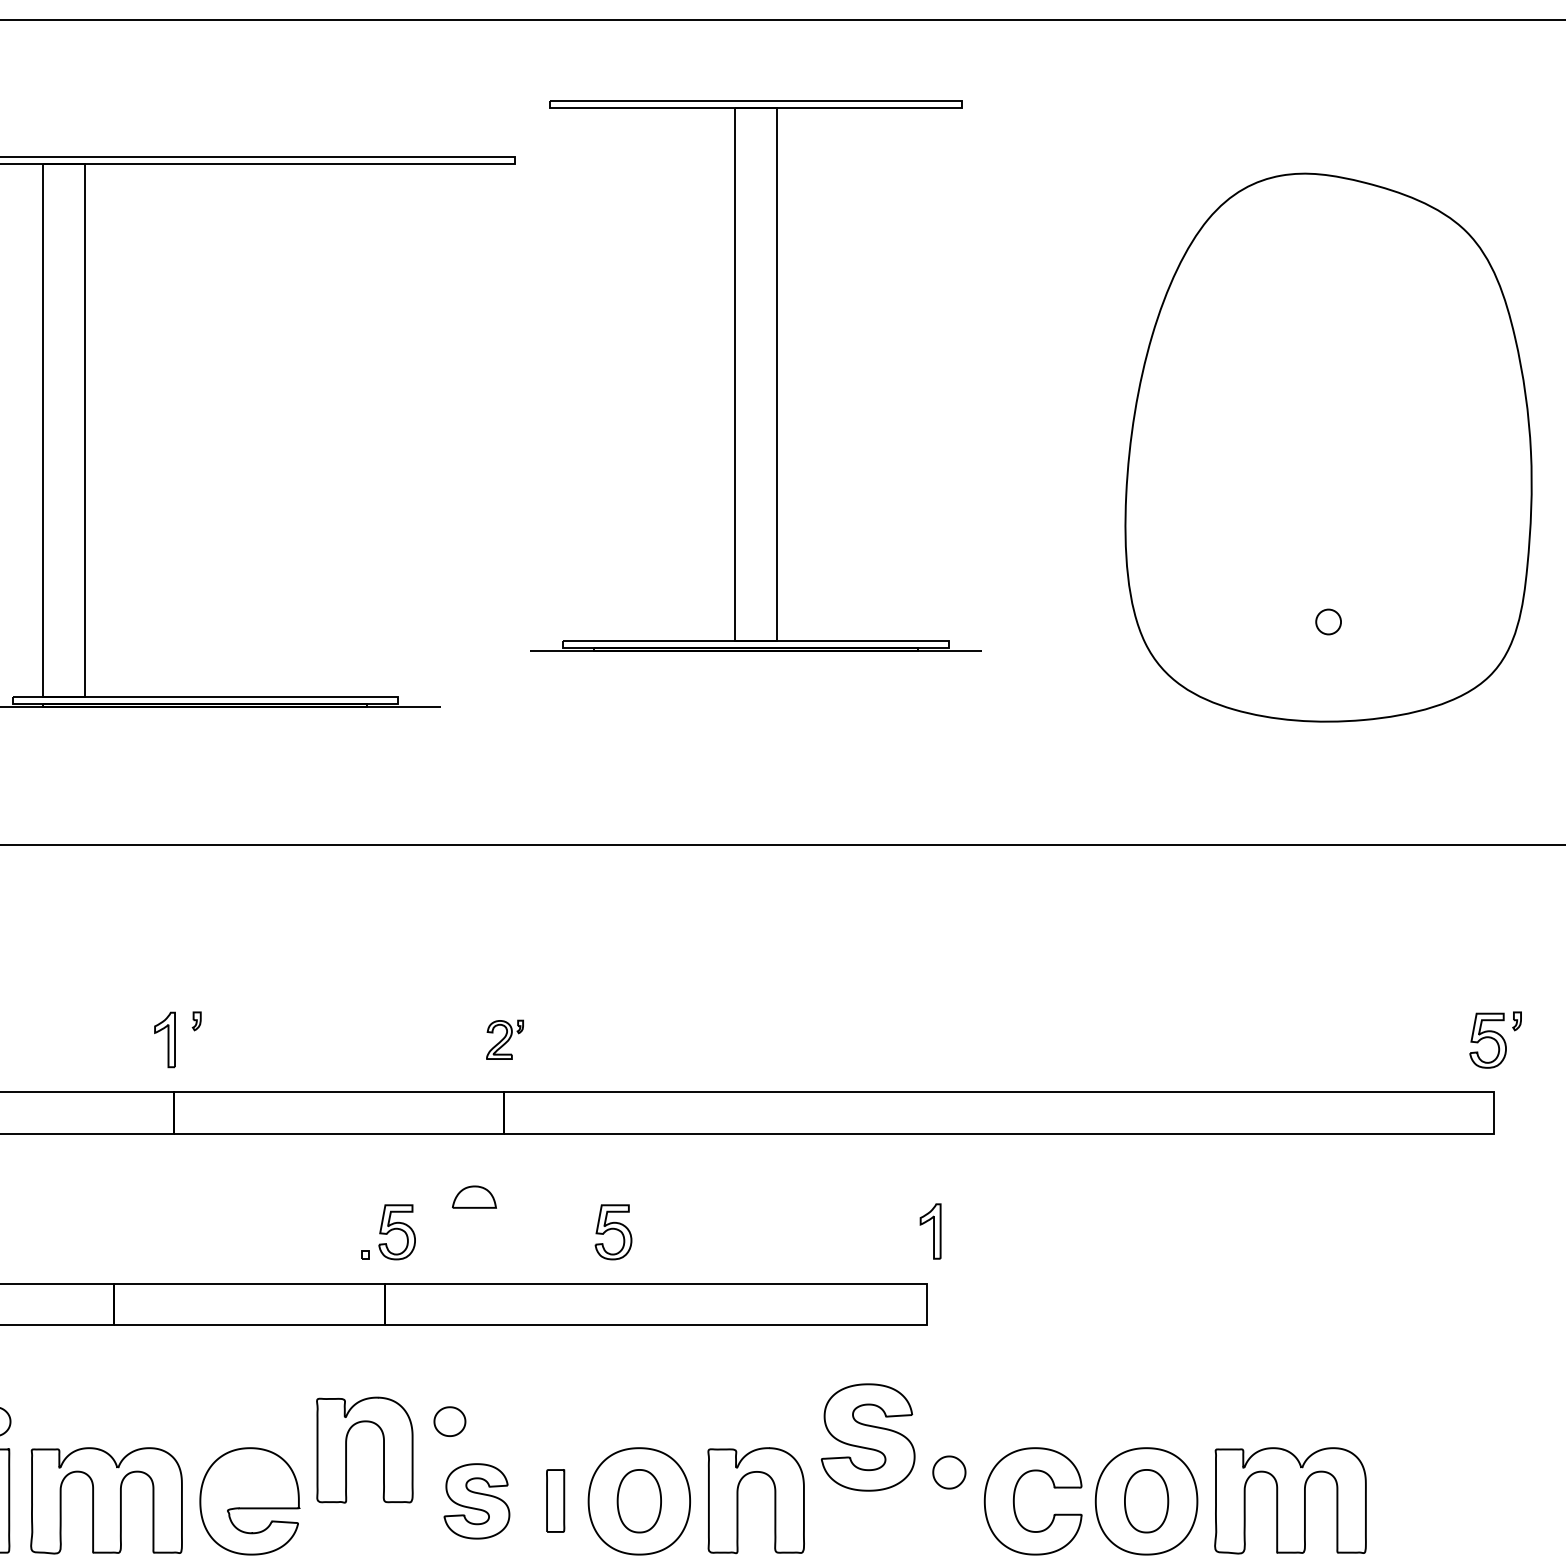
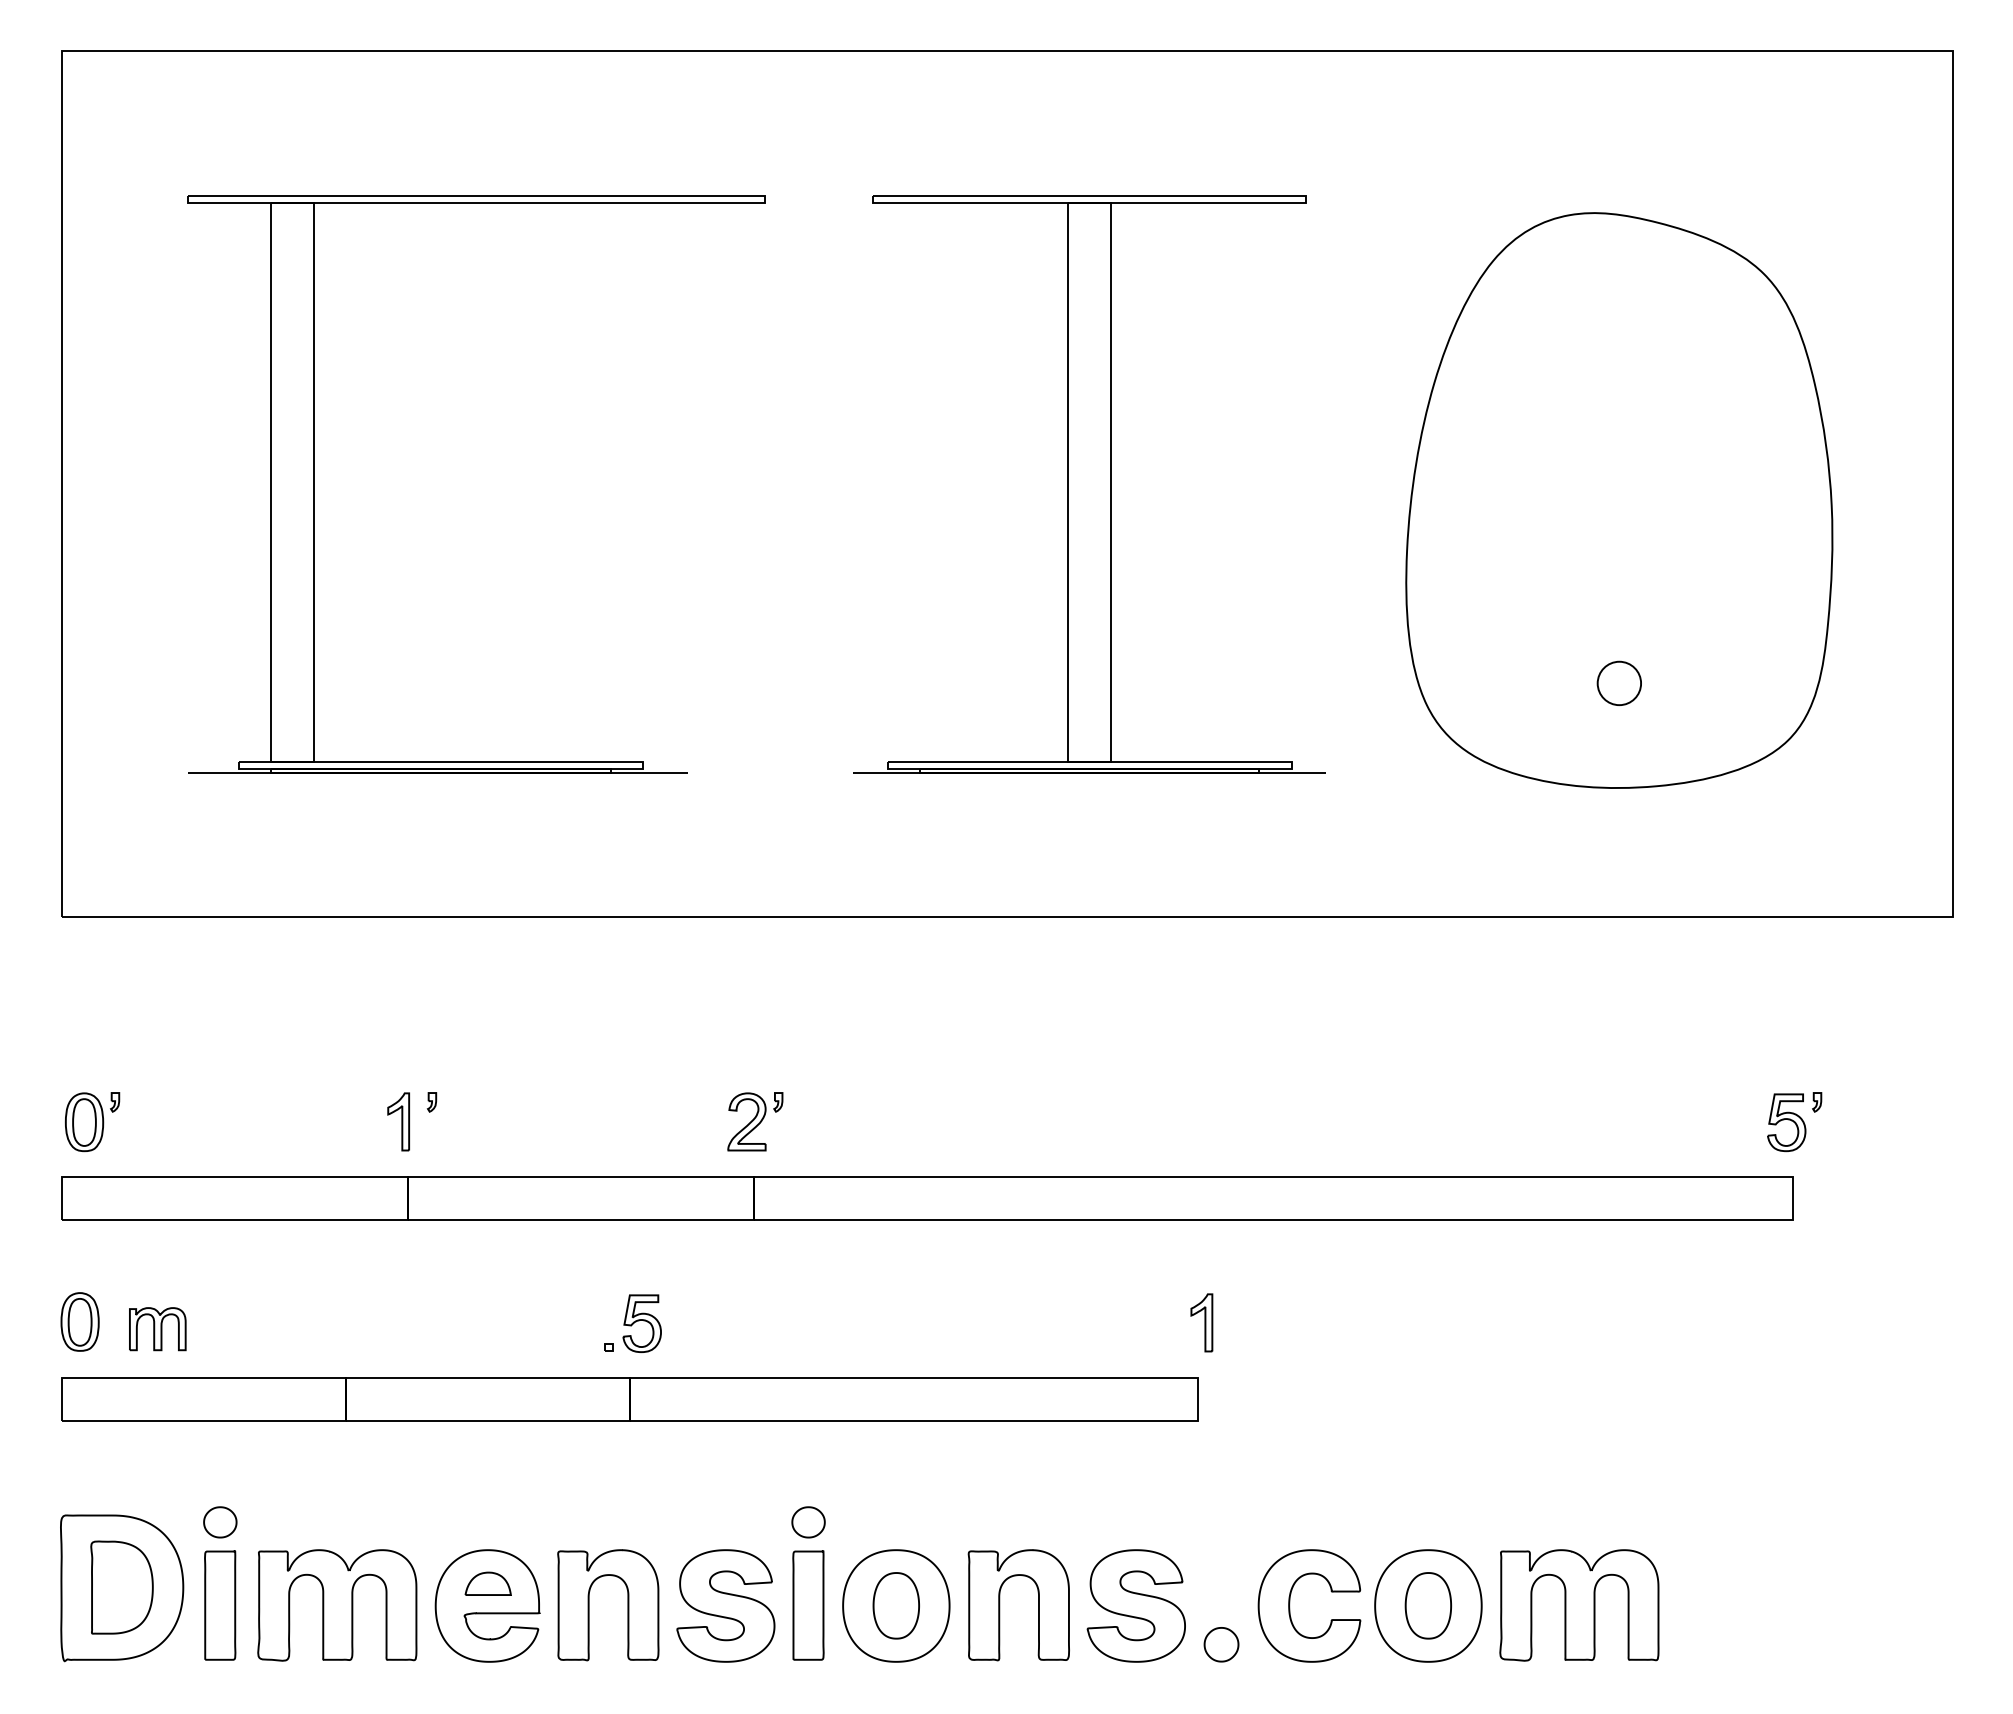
part: (755, 376) -> (1089, 484), moved
circle: (1328, 622) -> (1619, 683), size x1.67
part: (505, 1039) -> (755, 1121), size x1.43
part: (473, 1196) -> (487, 1583), moved
part: (612, 1232) -> (868, 1323), removed
part: (449, 1421) -> (808, 1522), moved
part: (867, 1437) -> (1135, 1605), moved
part: (346, 1450) -> (589, 1605), moved
part: (949, 1472) -> (1221, 1644), moved
part: (476, 1500) -> (725, 1605), size x1.43
part: (555, 1500) -> (808, 1605), size x1.67

